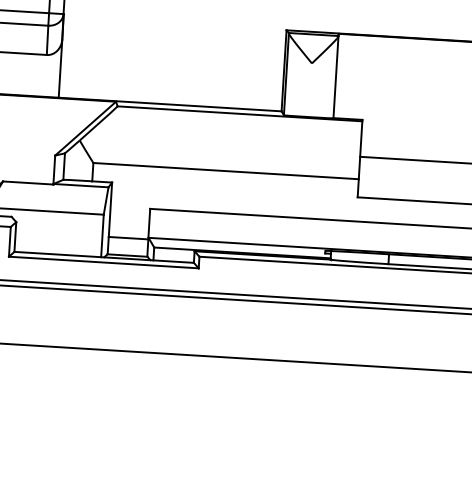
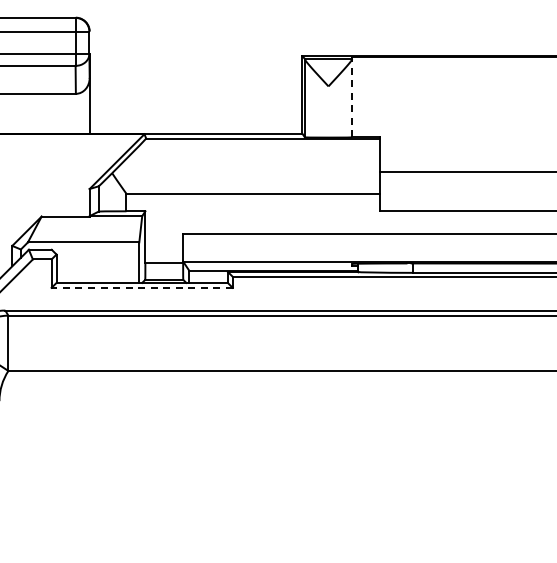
line: (336, 76) -> (352, 97), solid -> dashed
line: (104, 262) -> (142, 287), solid -> dashed

